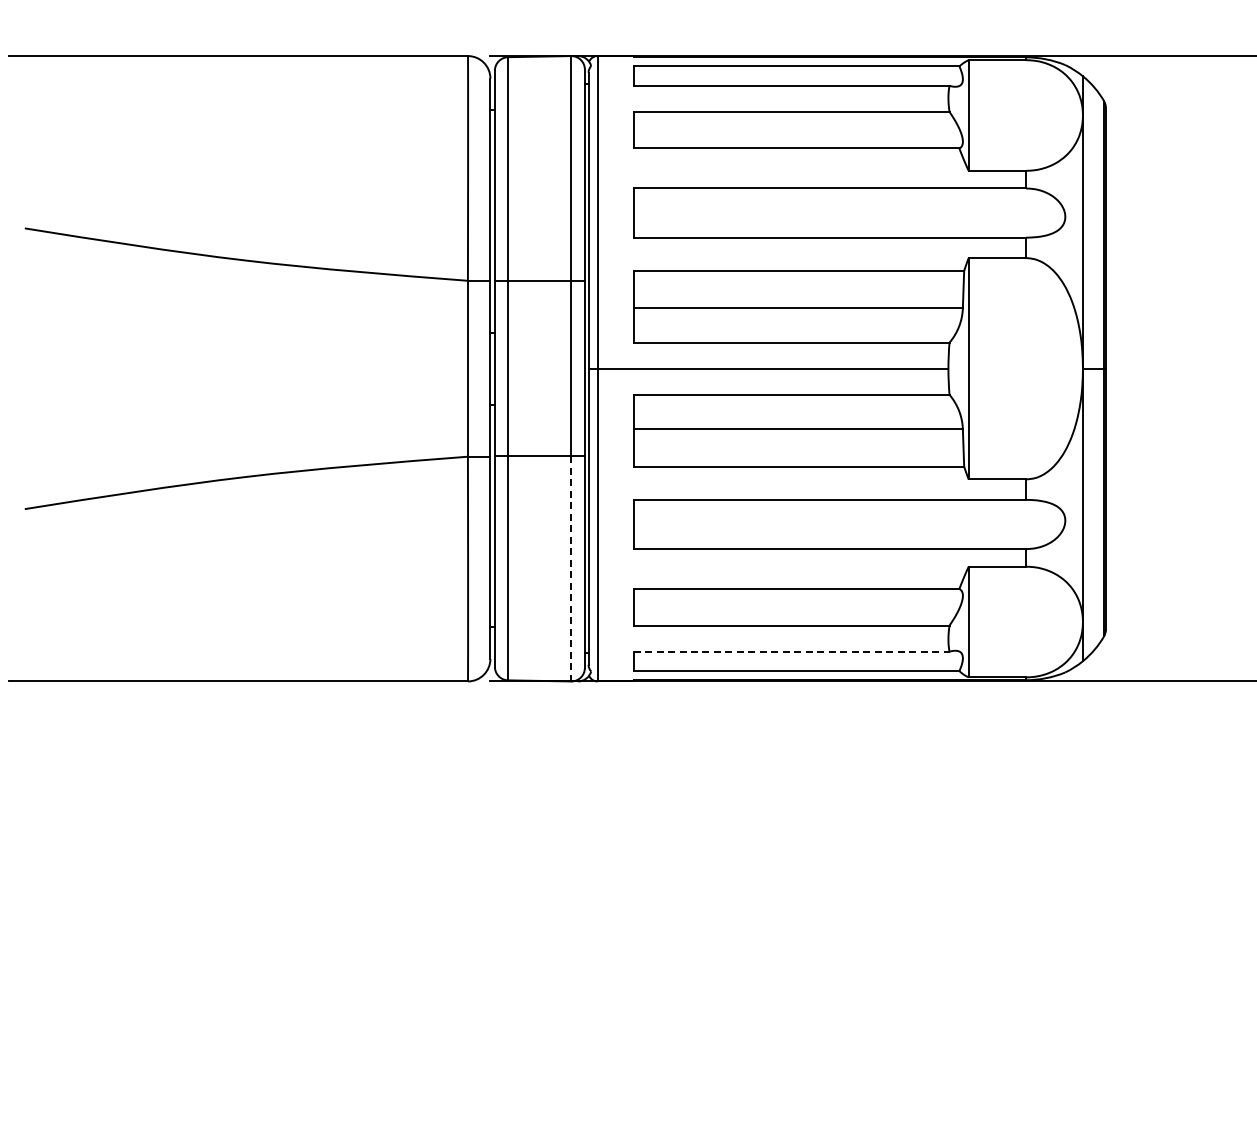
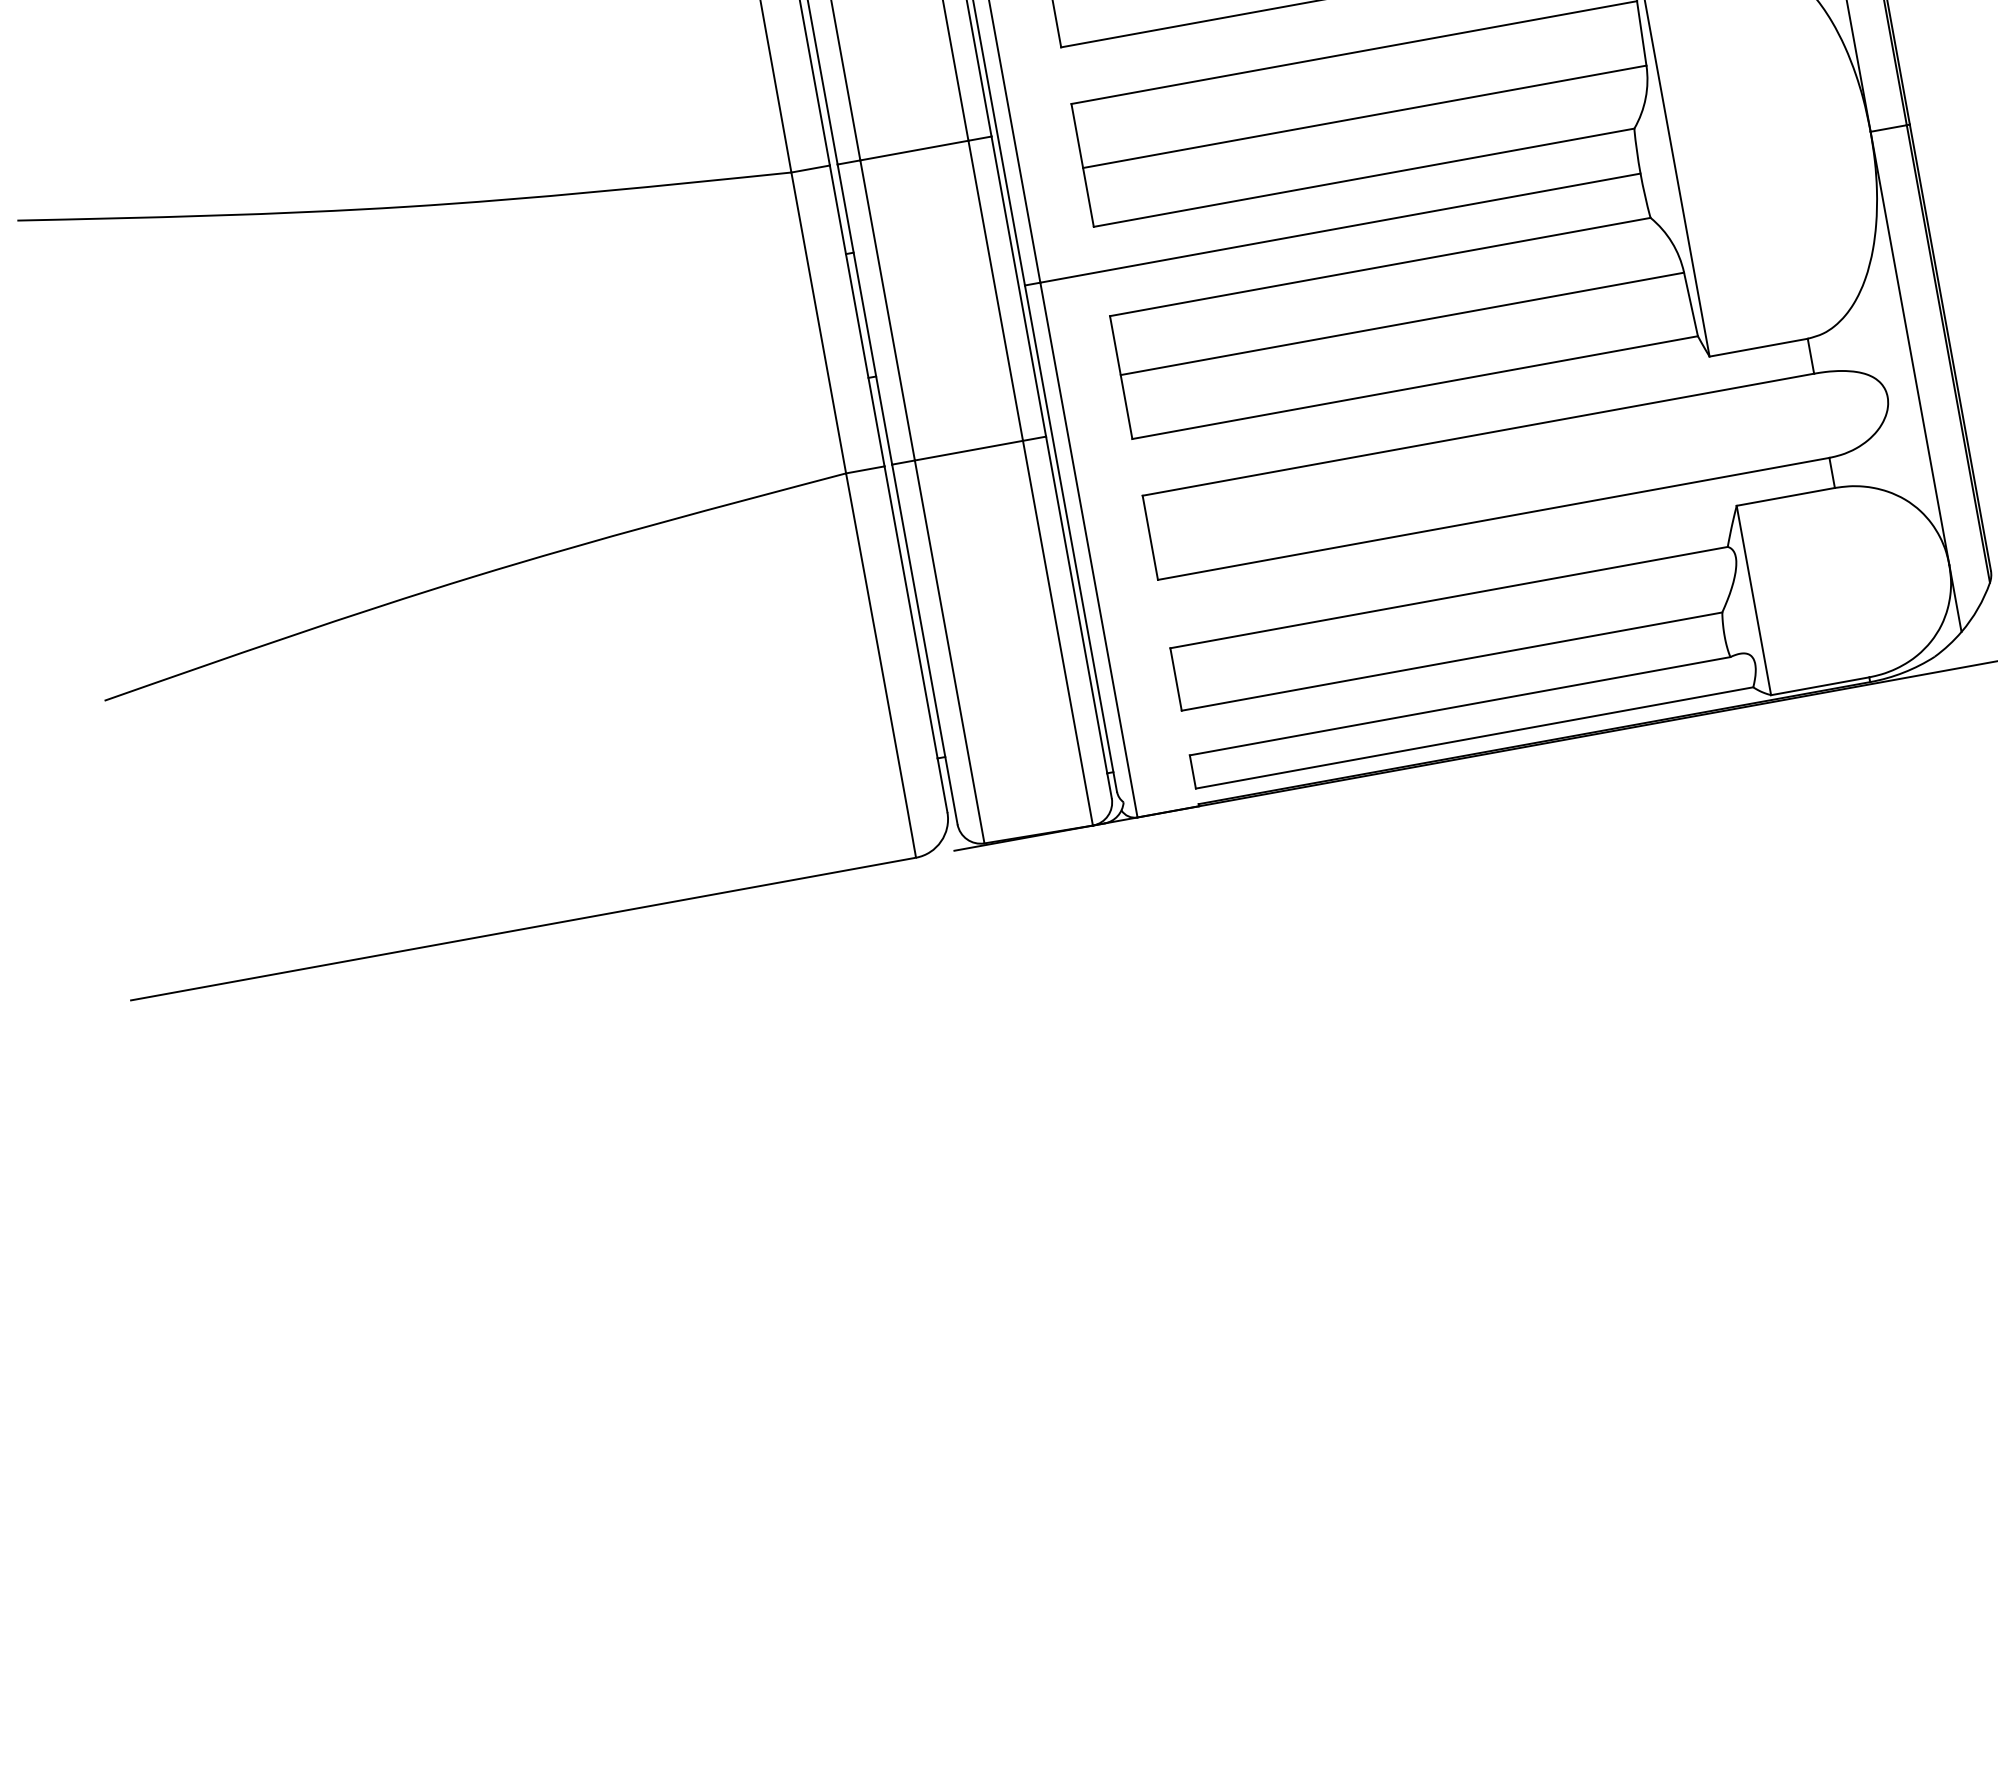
line: (571, 569) -> (1058, 634), dashed -> solid
line: (792, 651) -> (1461, 705), dashed -> solid

